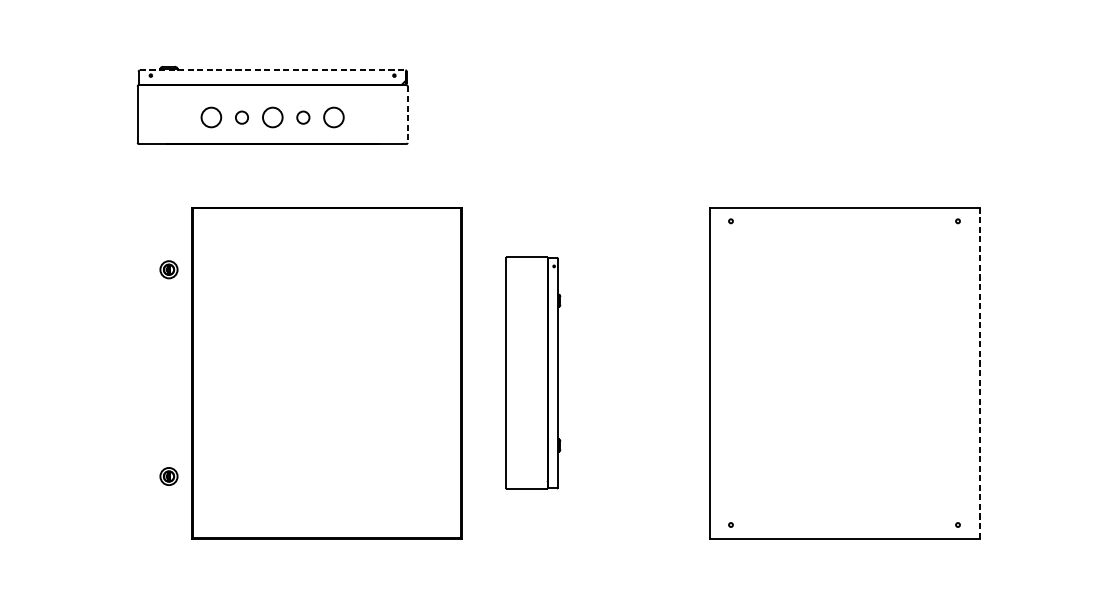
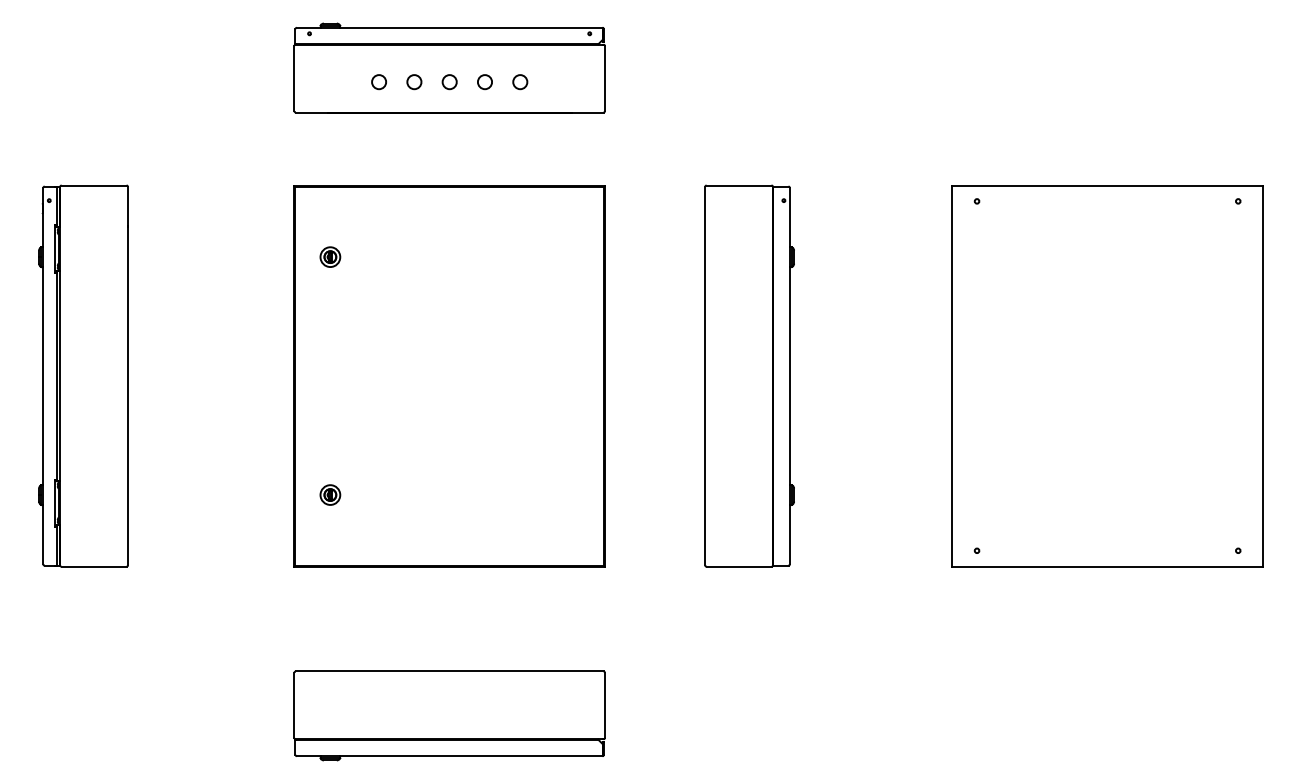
line: (272, 70) -> (449, 27), dashed -> solid
line: (408, 115) -> (605, 79), dashed -> solid
circle: (210, 117) -> (378, 82), size x0.62
circle: (272, 117) -> (449, 82), size x0.62
circle: (334, 117) -> (520, 82), size x0.62
part: (533, 372) -> (749, 375), size x1.43
part: (326, 373) -> (449, 376), moved
line: (979, 373) -> (1262, 376), dashed -> solid

